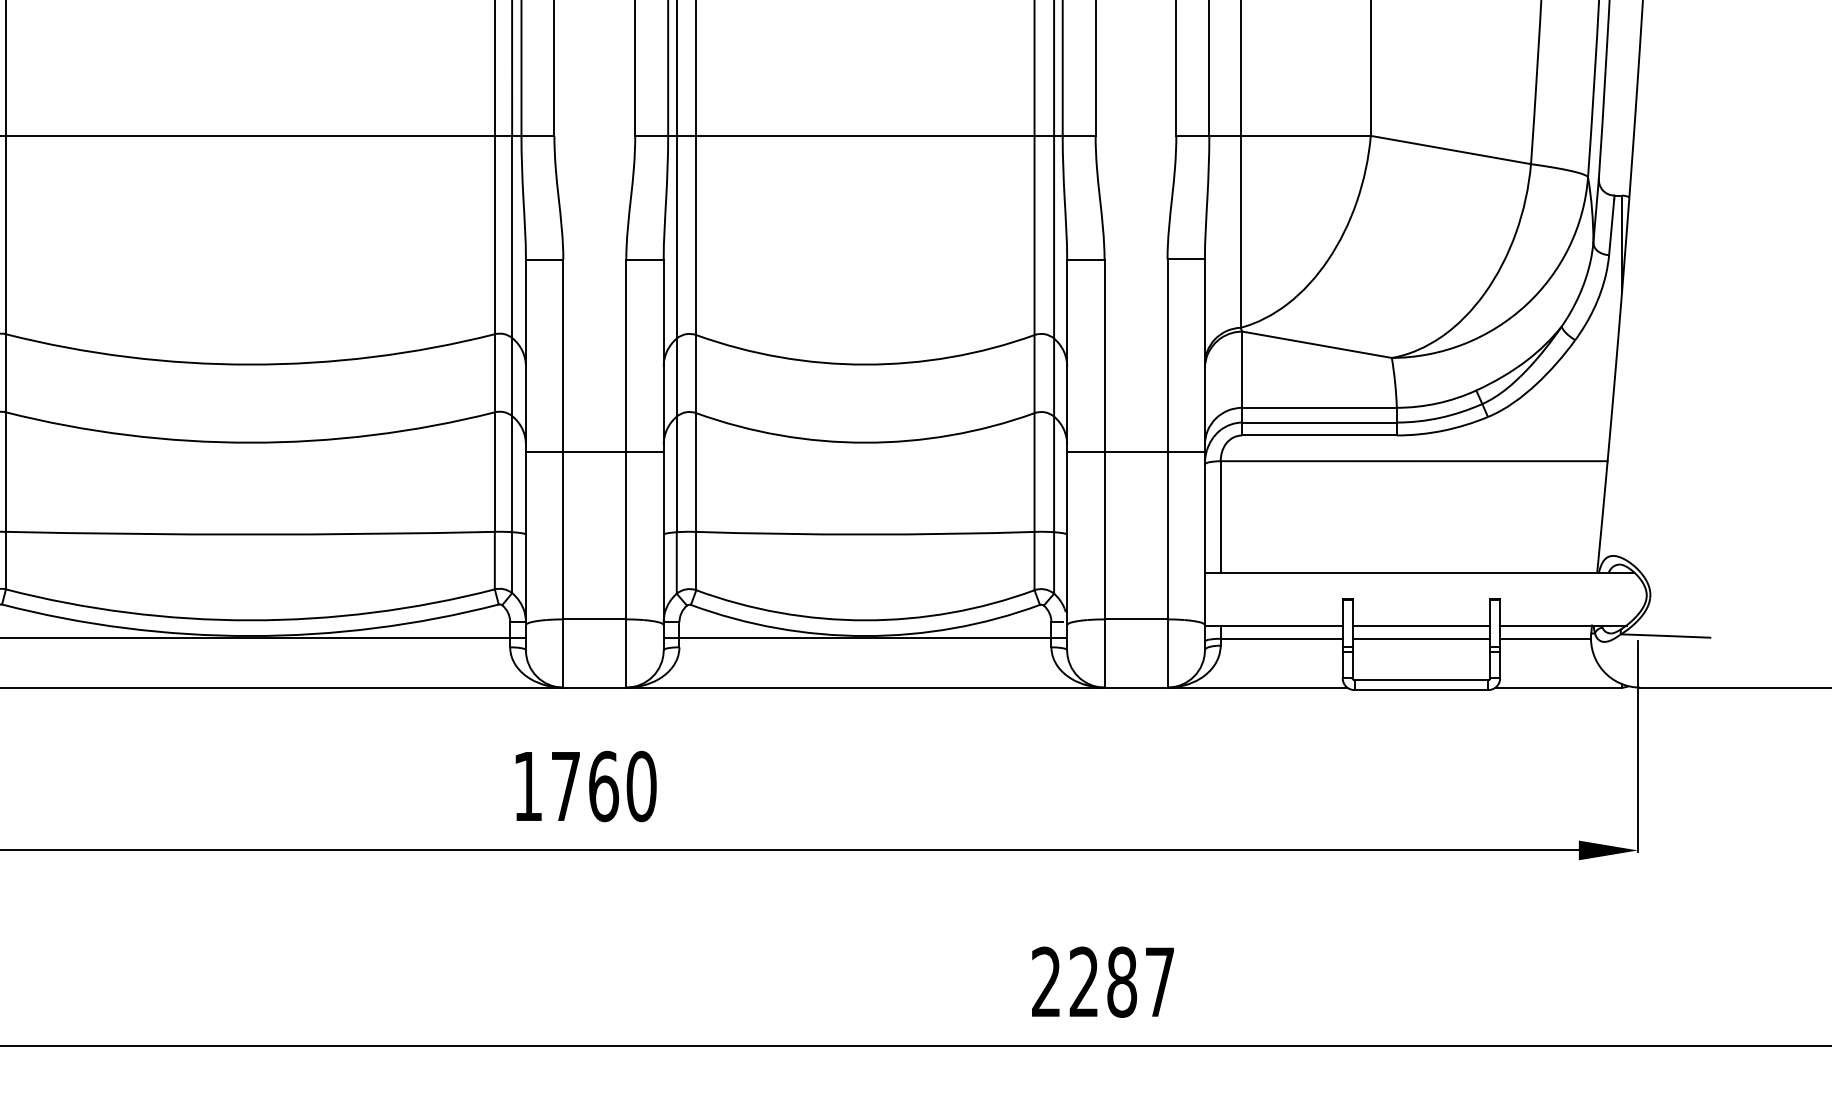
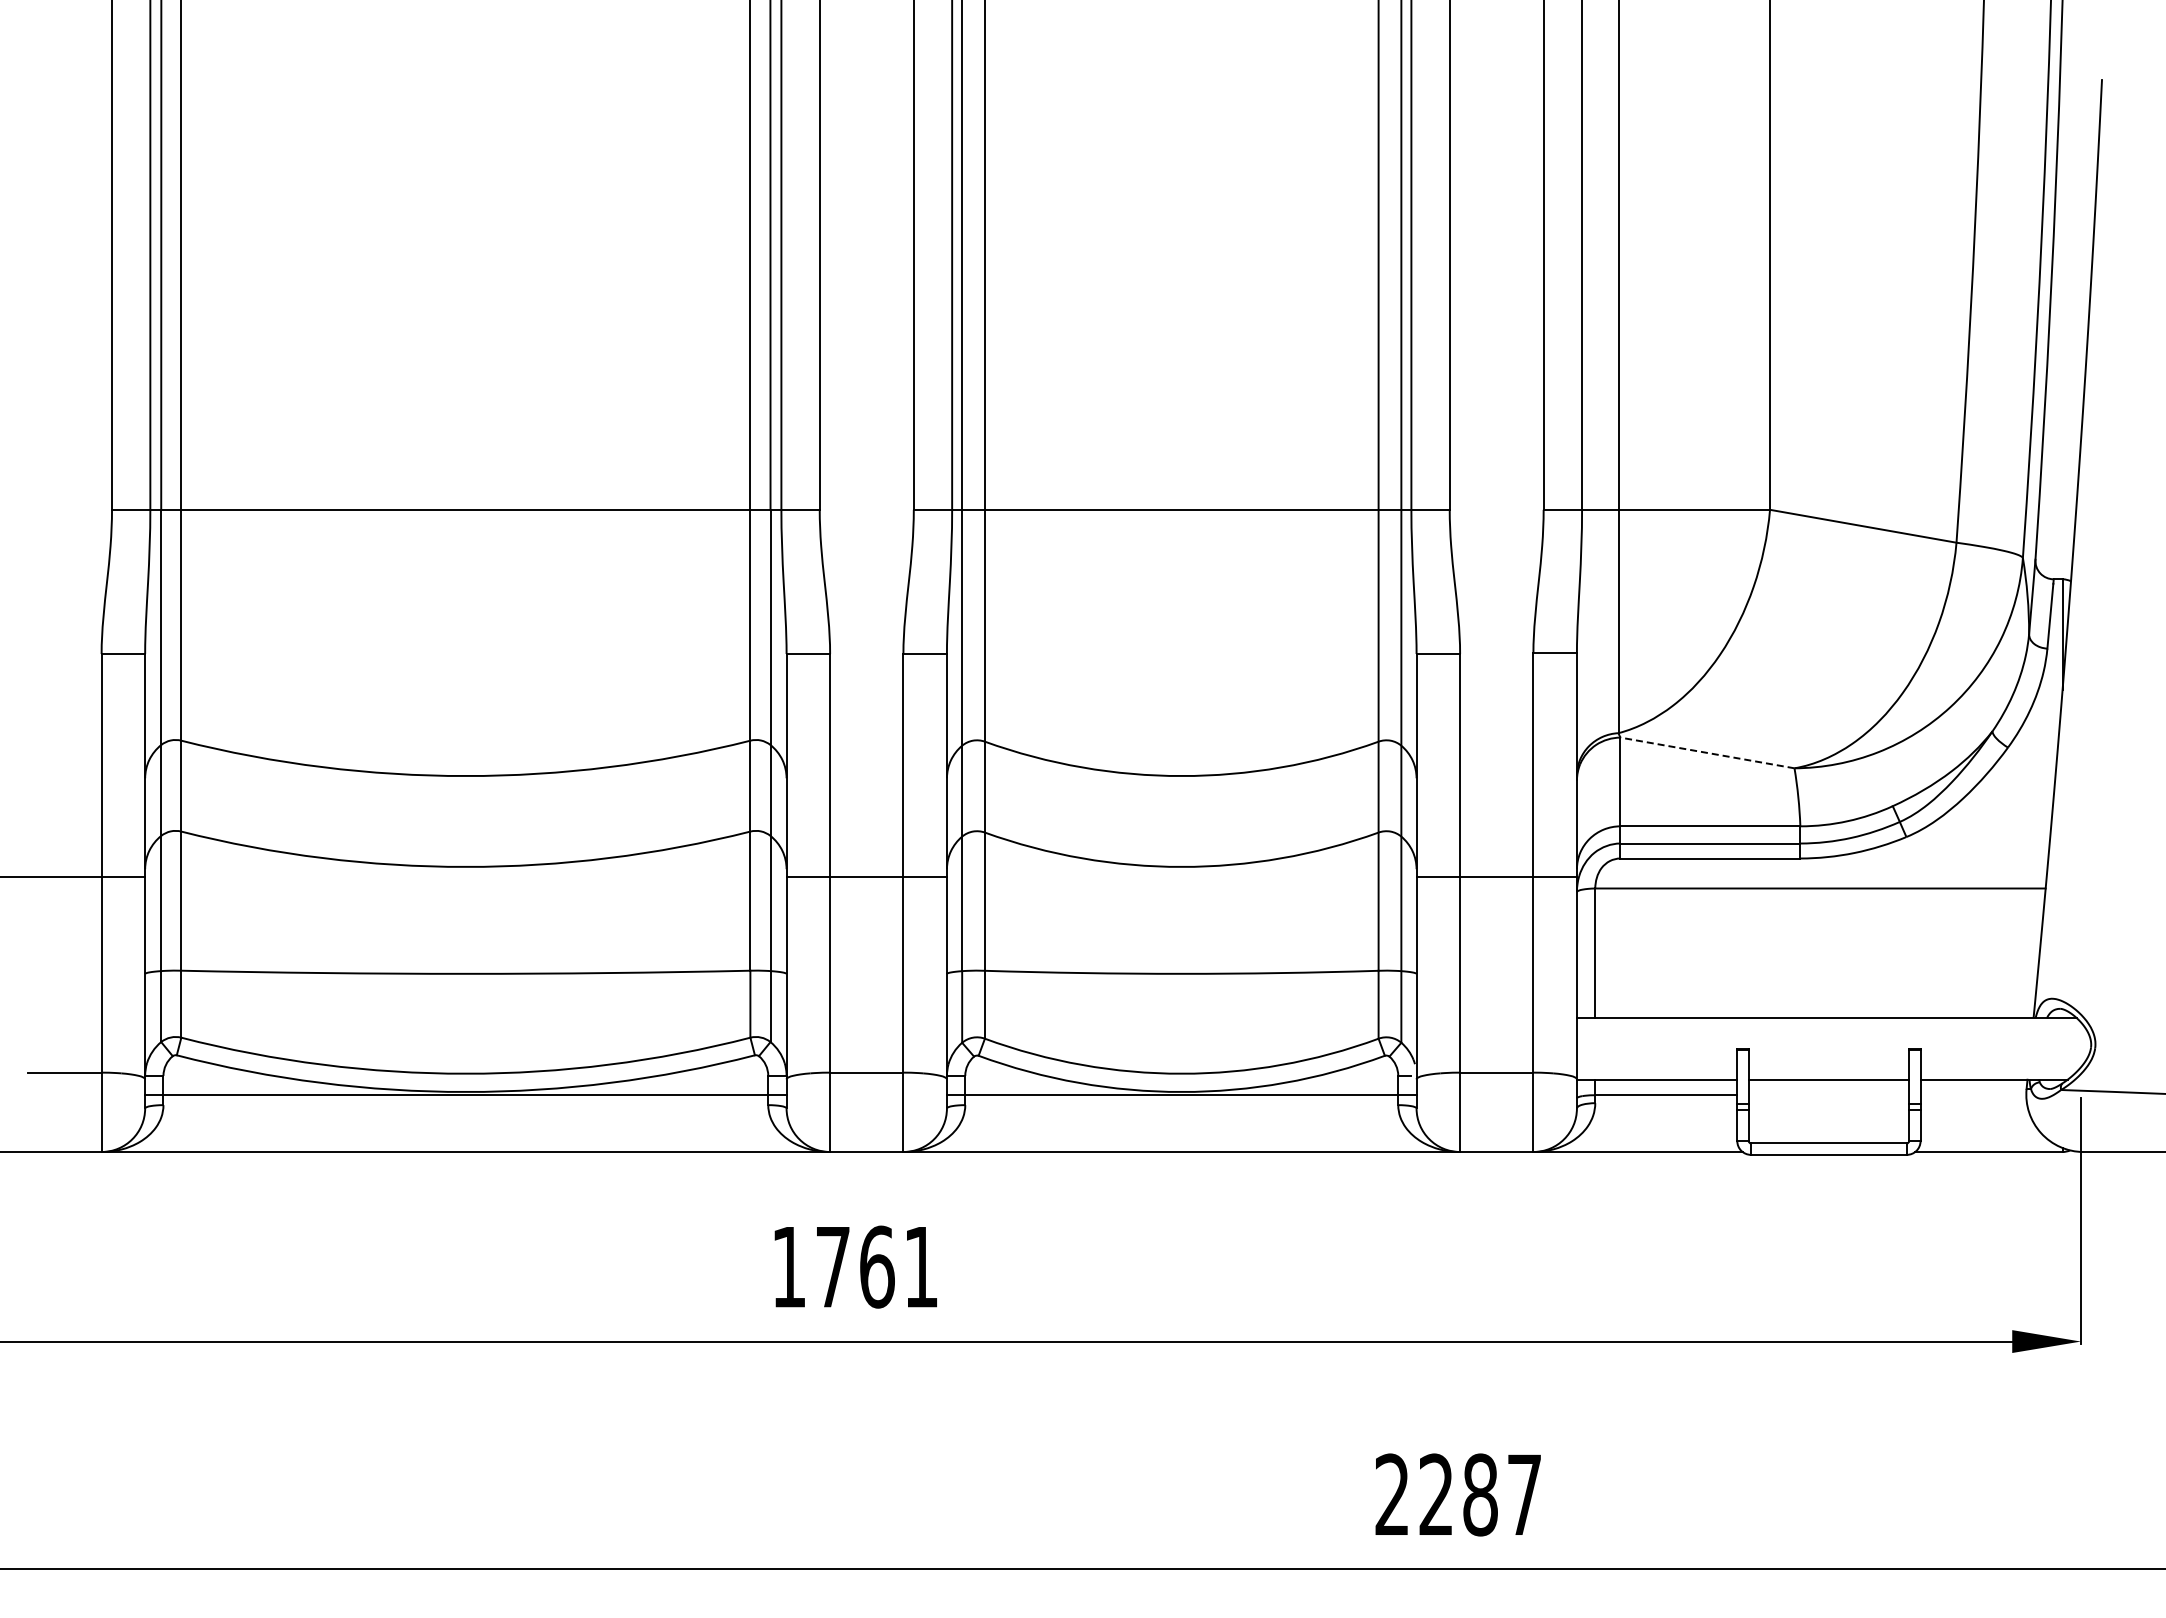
line: (1317, 344) -> (1707, 752), solid -> dashed
line: (1421, 639) -> (1828, 1095), removed
line: (1545, 639) -> (1973, 1095), removed
text: (641, 785) -> (921, 1266), 1760 -> 1761

